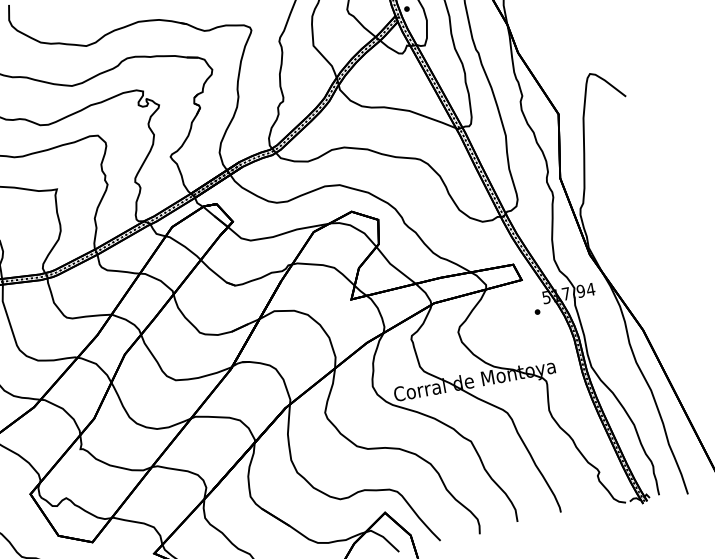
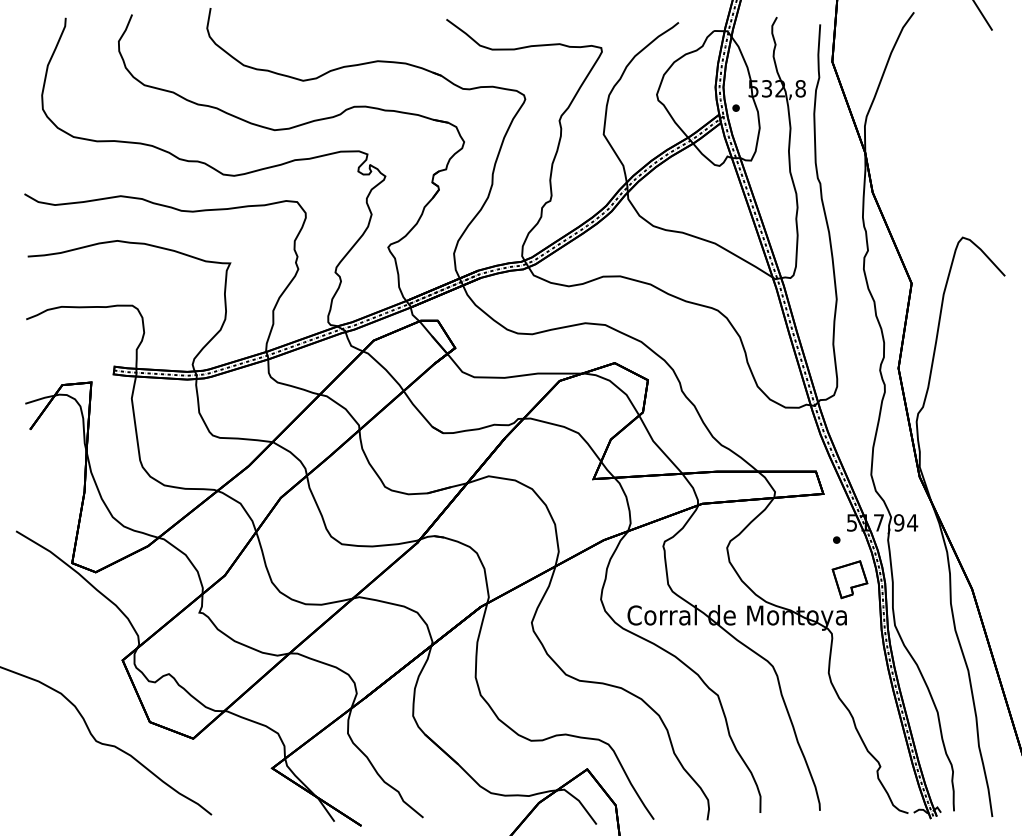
part: (552, 339) -> (849, 579), added

